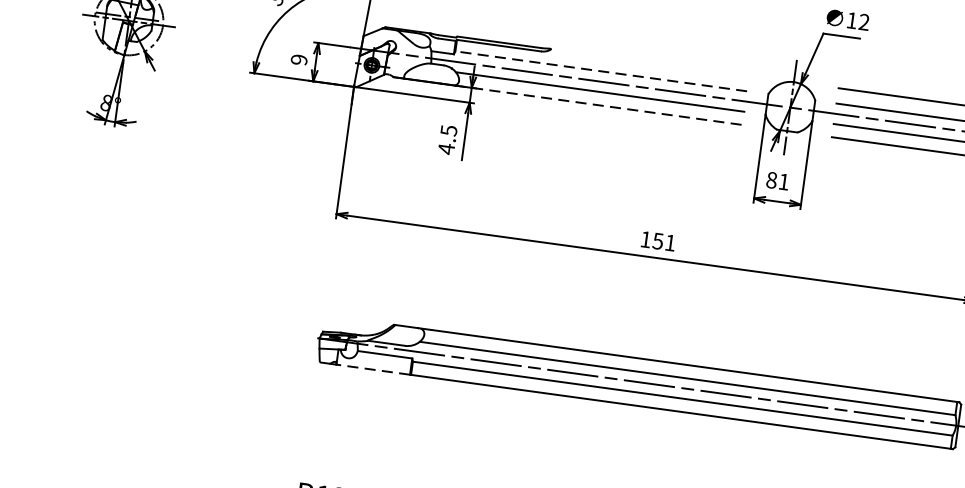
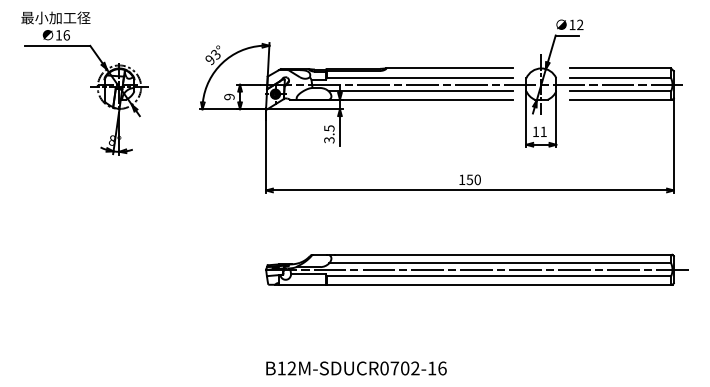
line: (648, 62) -> (448, 68), added
line: (600, 71) -> (419, 78), dashed -> solid
line: (599, 105) -> (421, 99), dashed -> solid
text: (446, 147) -> (329, 139), 4.5 -> 3.5
text: (771, 179) -> (535, 131), 81 -> 11
text: (670, 242) -> (477, 179), 151 -> 150
line: (371, 369) -> (301, 284), dashed -> solid

